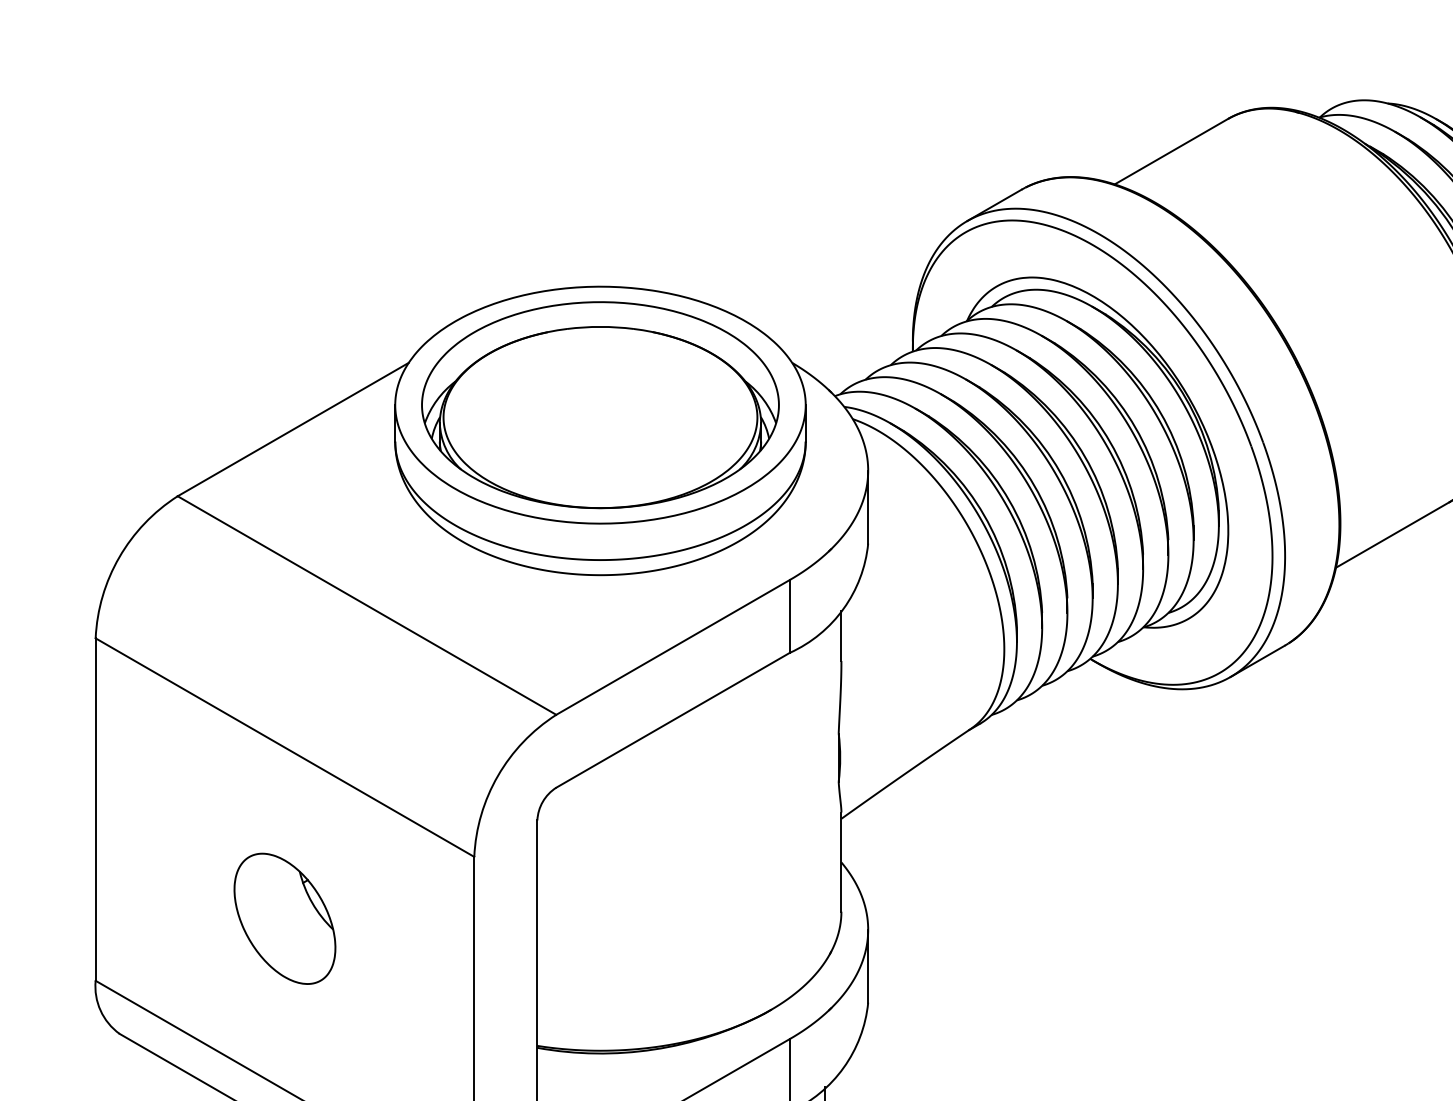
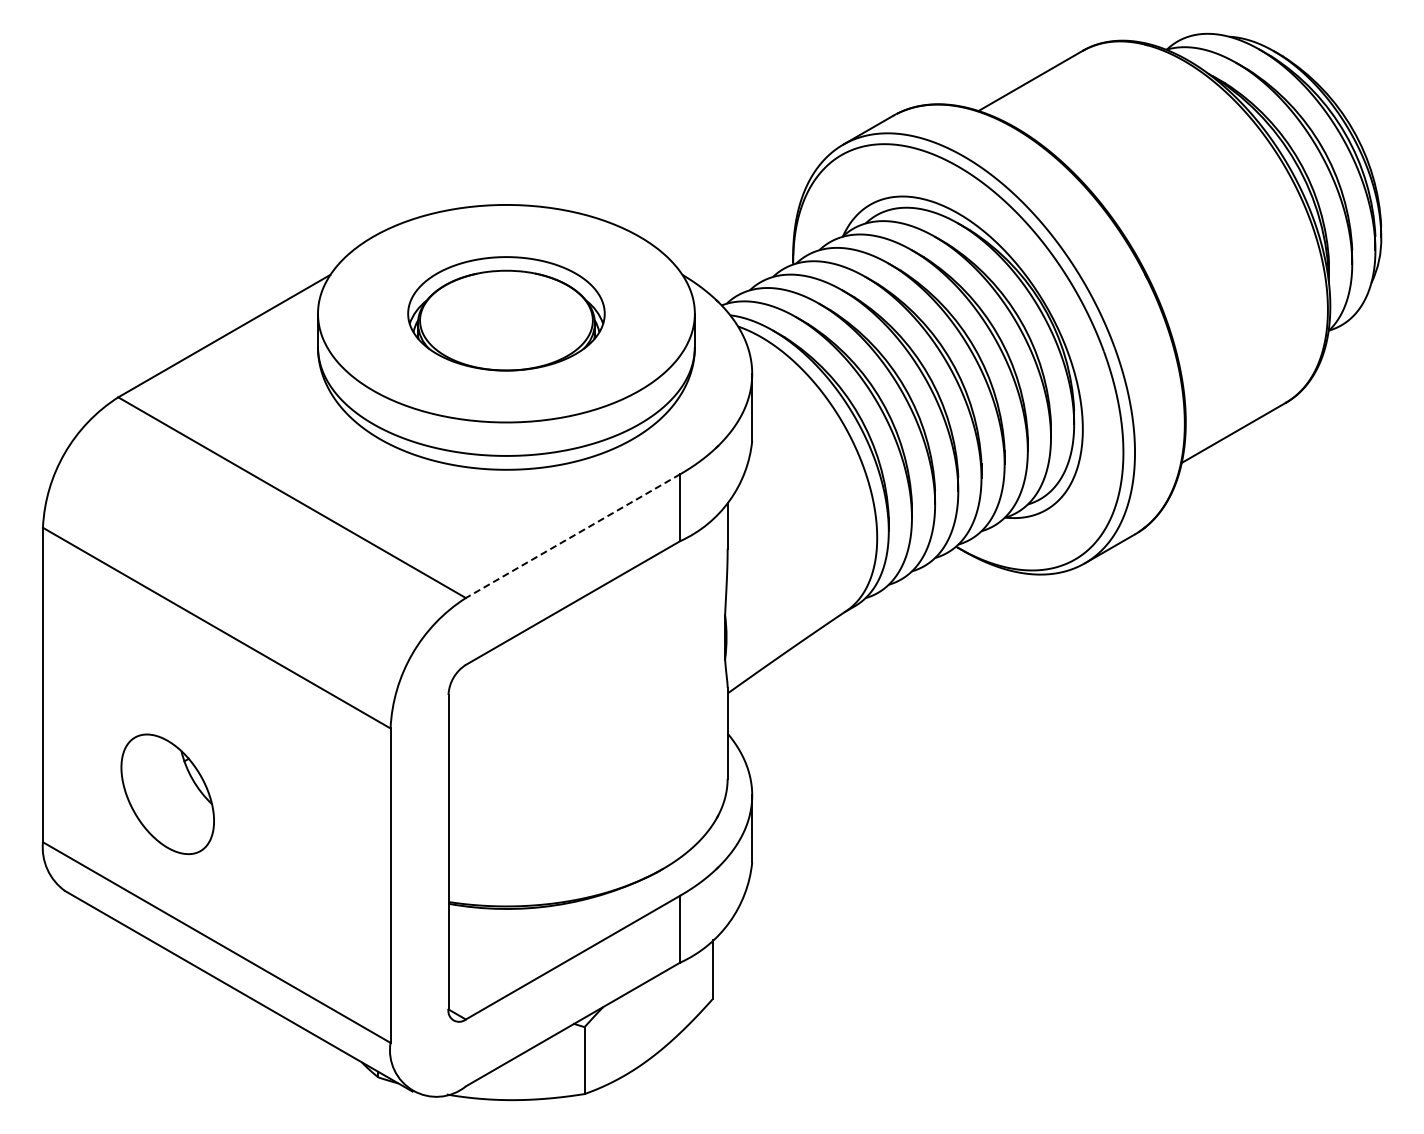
part: (600, 404) -> (506, 313), size x0.6
line: (673, 647) -> (573, 536), solid -> dashed
part: (284, 919) -> (167, 794), moved

